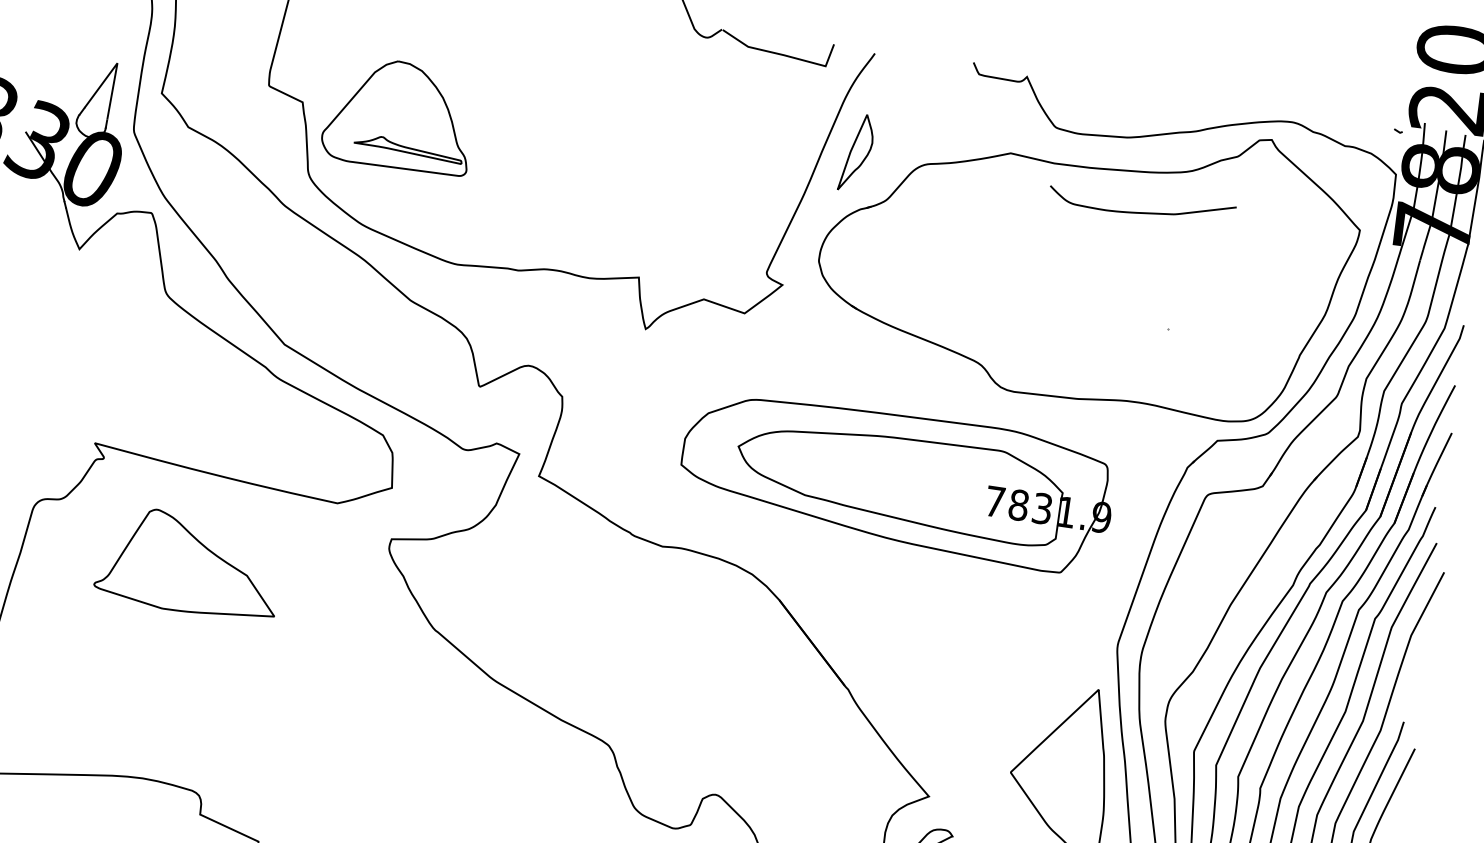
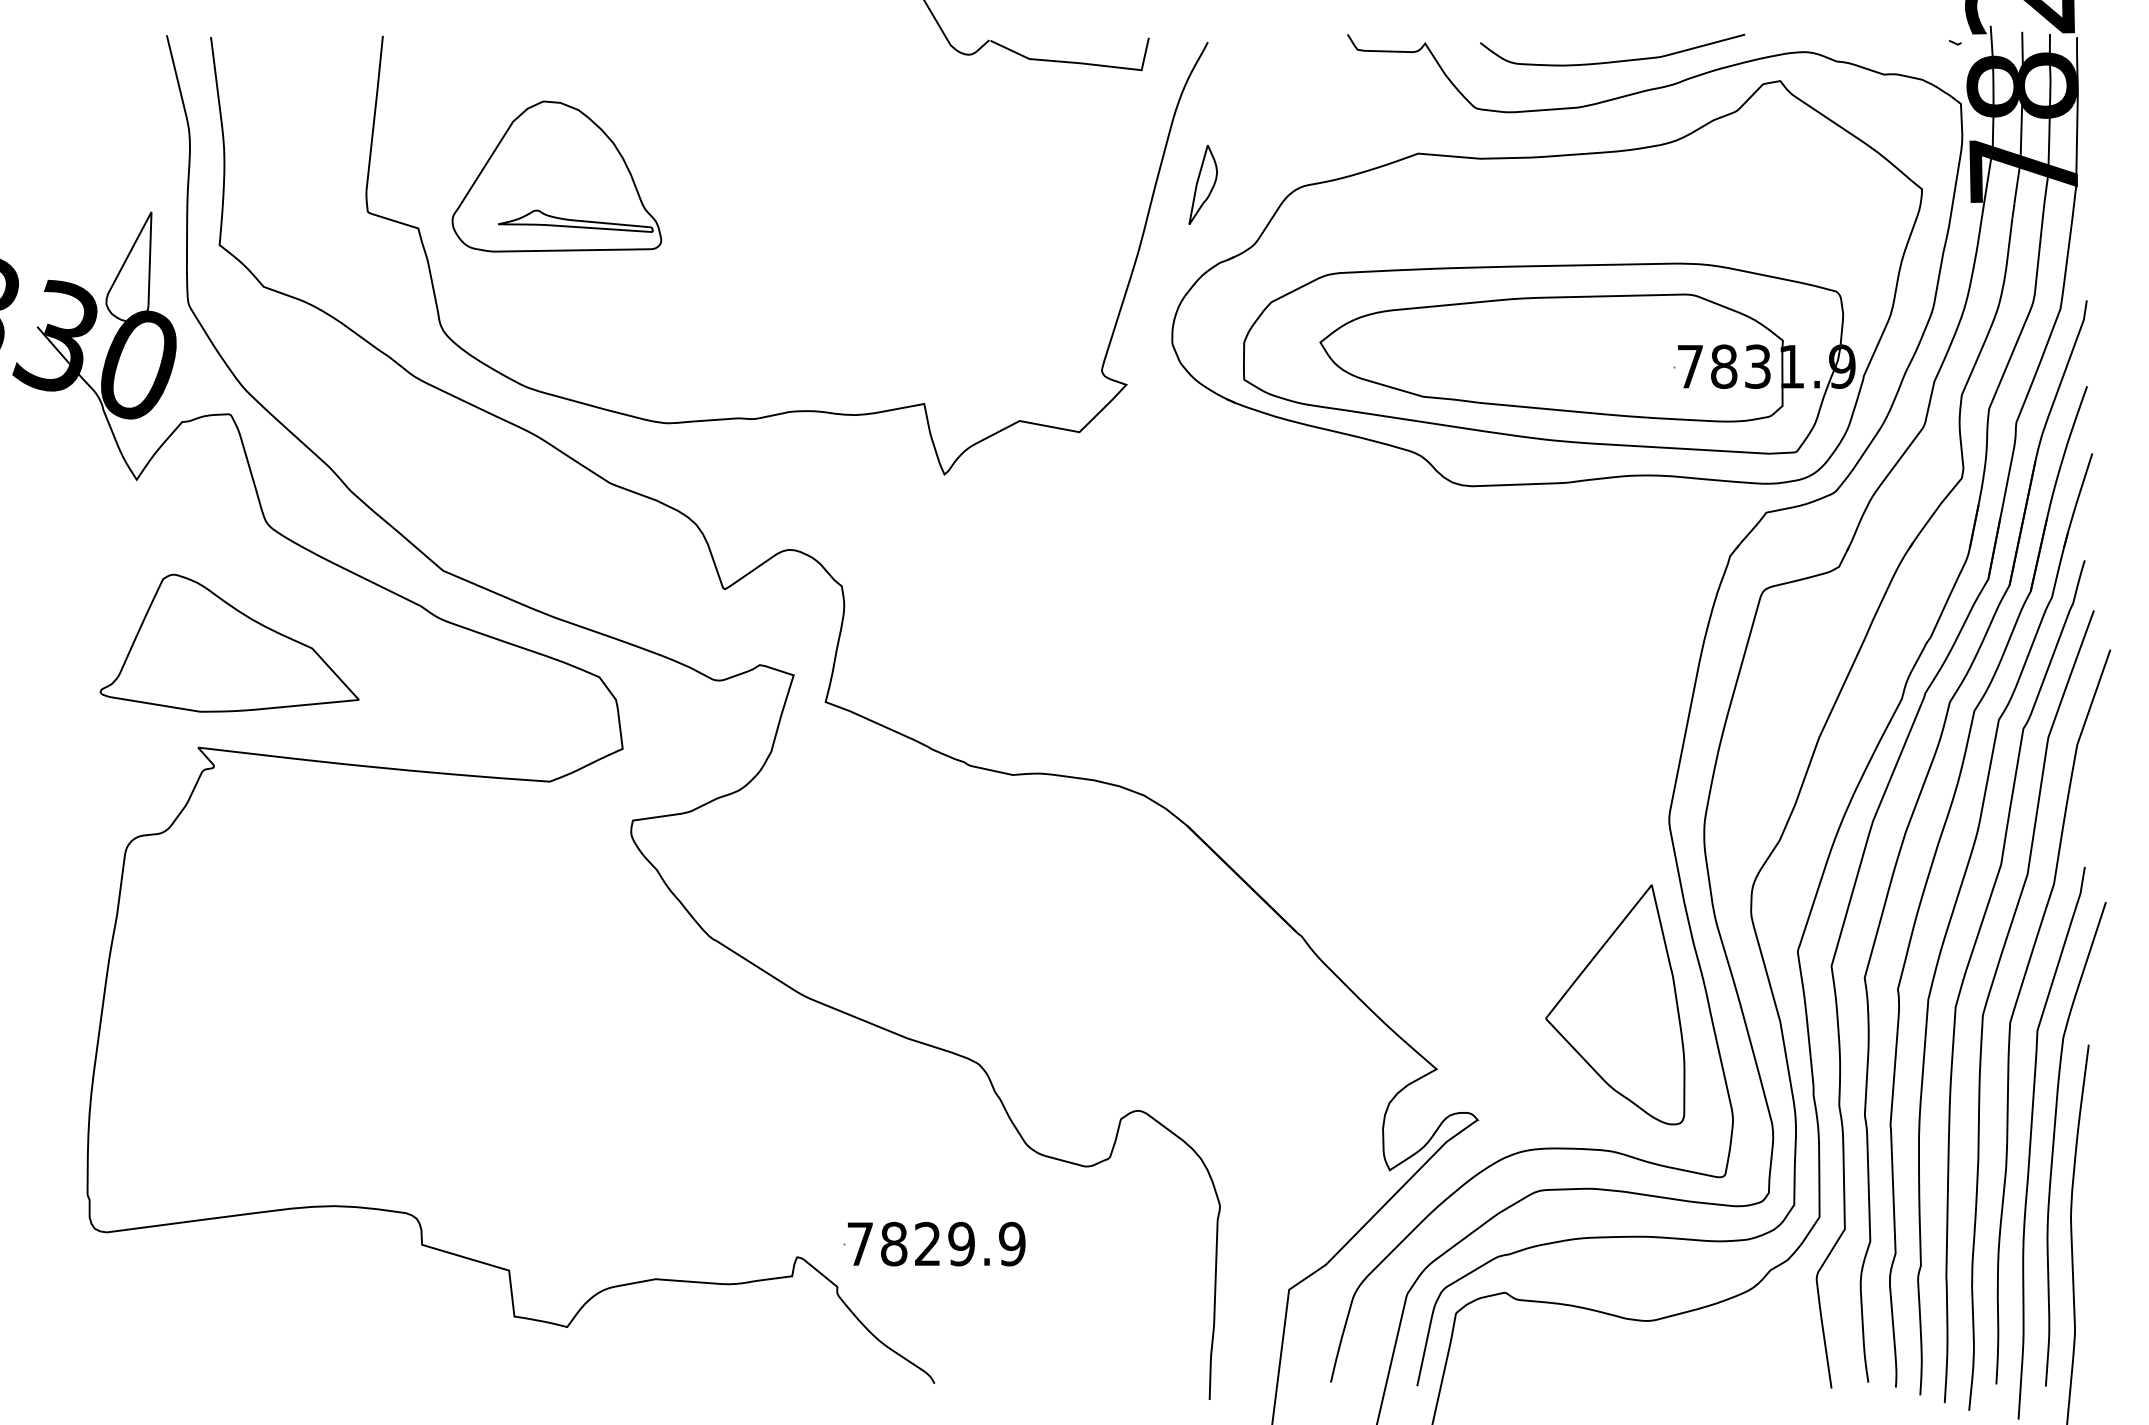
part: (399, 115) -> (556, 176), moved
part: (856, 152) -> (1202, 184), size x0.71
curve: (1143, 212) -> (1616, 60), moved
part: (897, 481) -> (1549, 358), moved
part: (189, 563) -> (229, 642), moved

